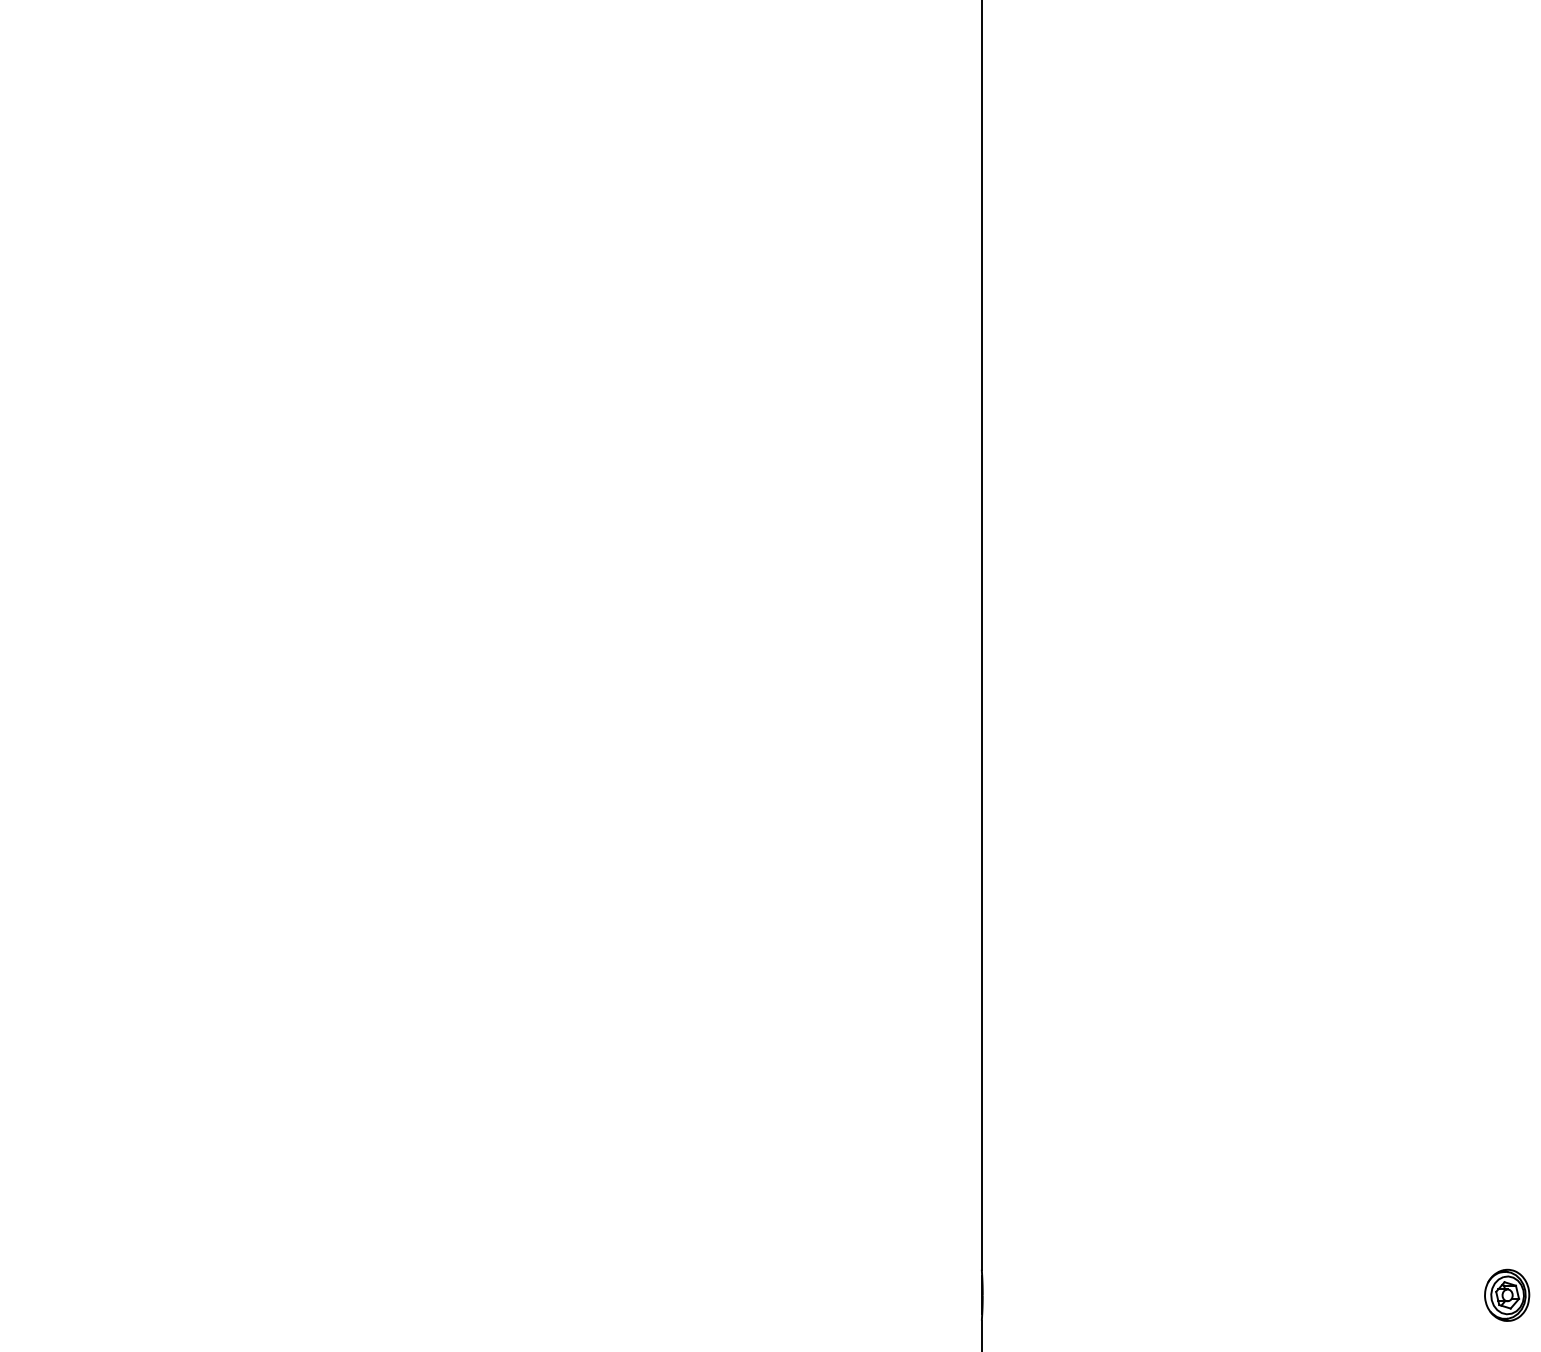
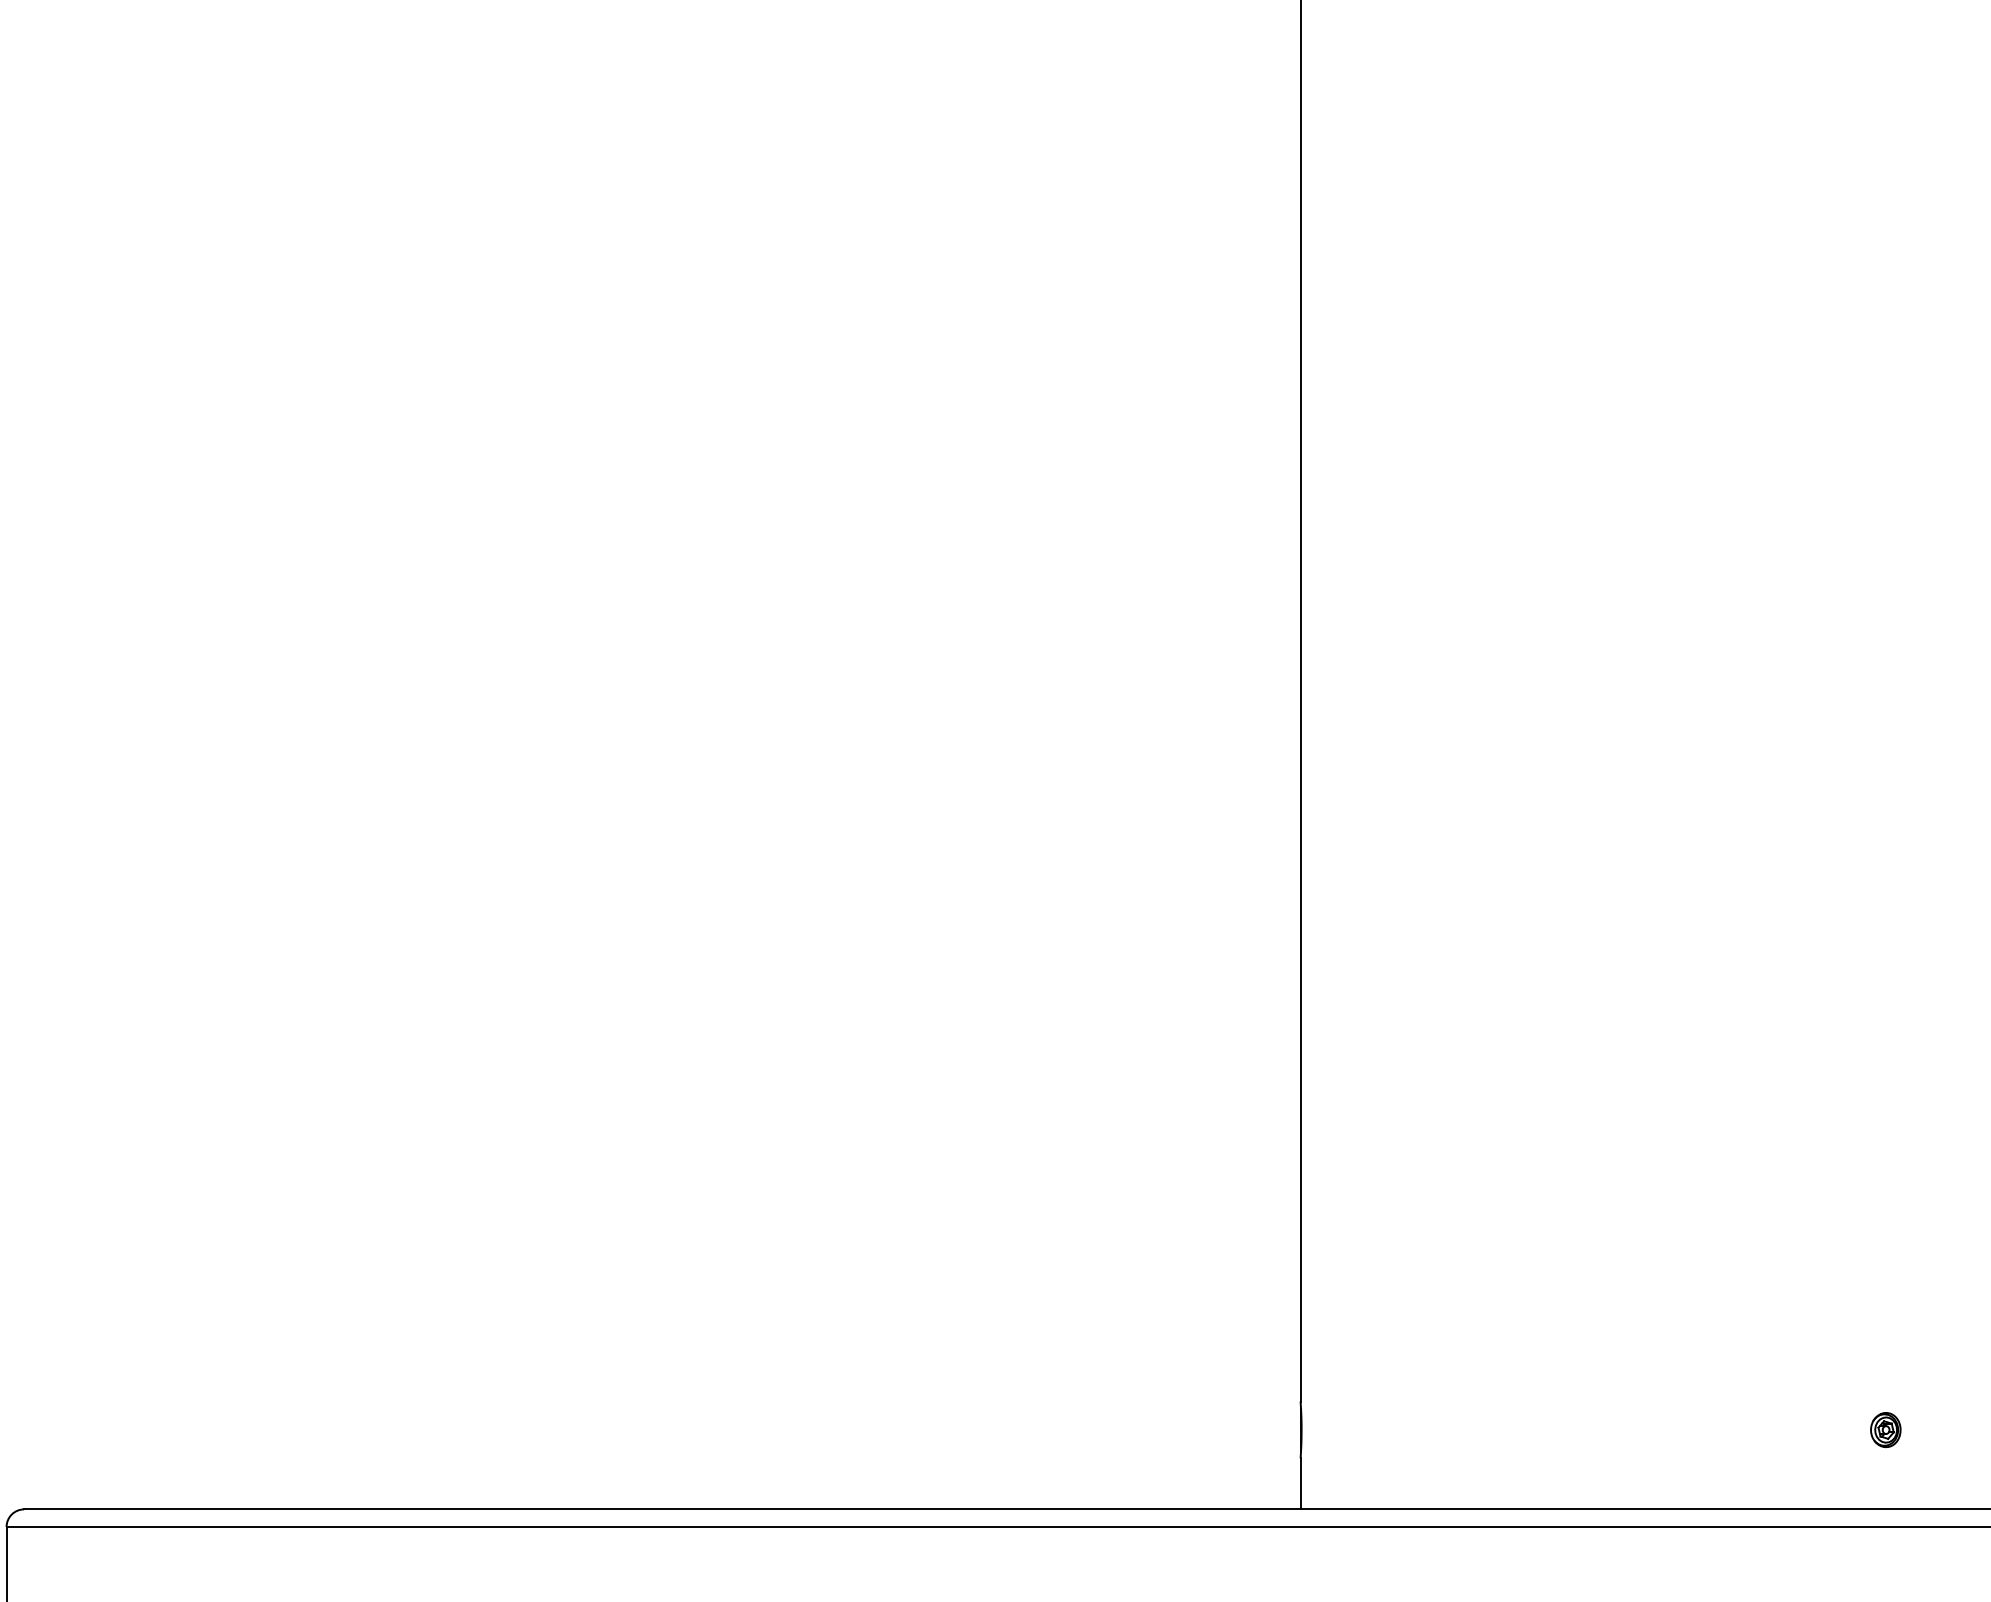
part: (1506, 1294) -> (1885, 1429), size x0.6

